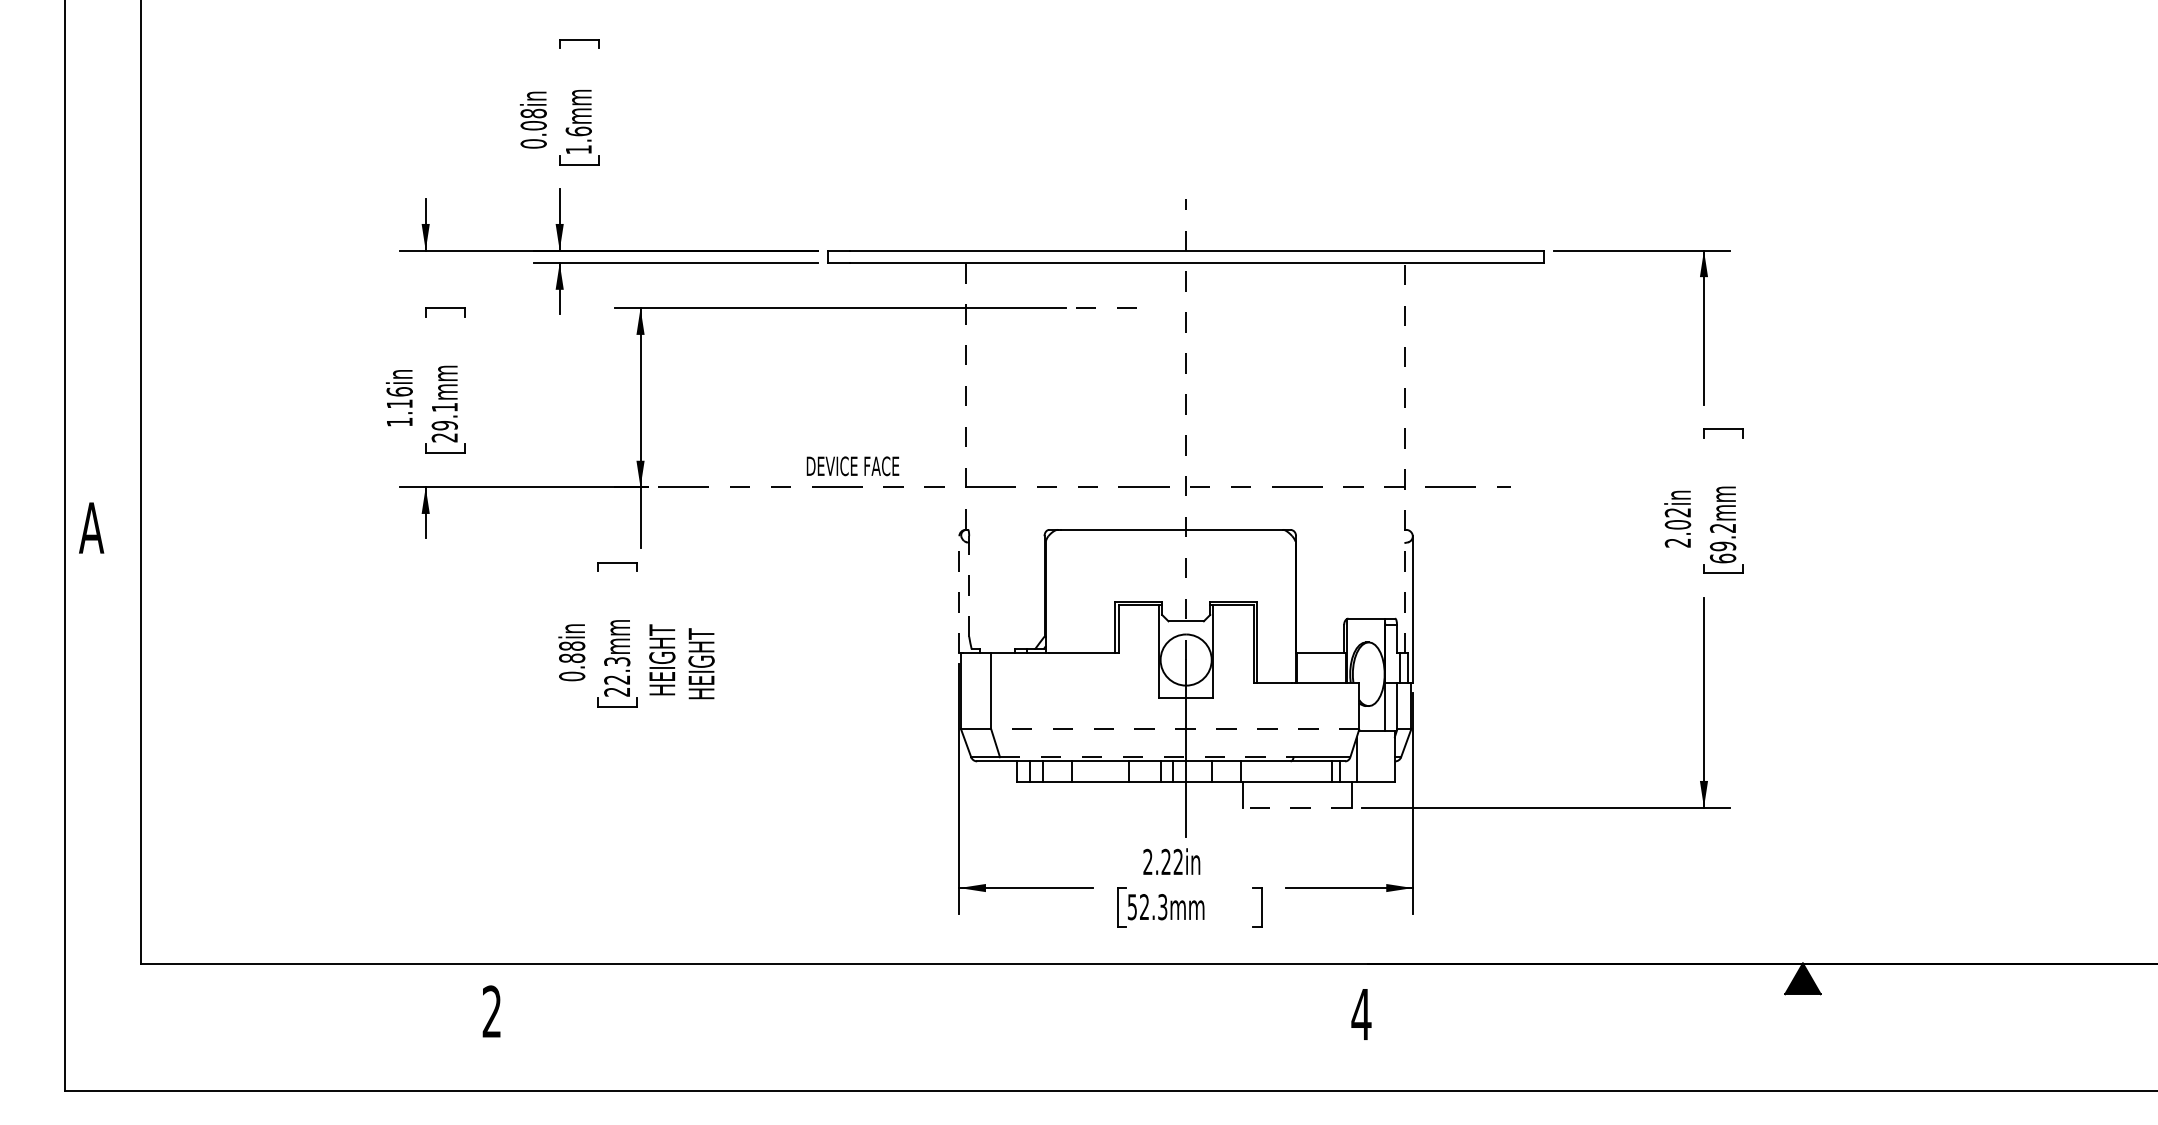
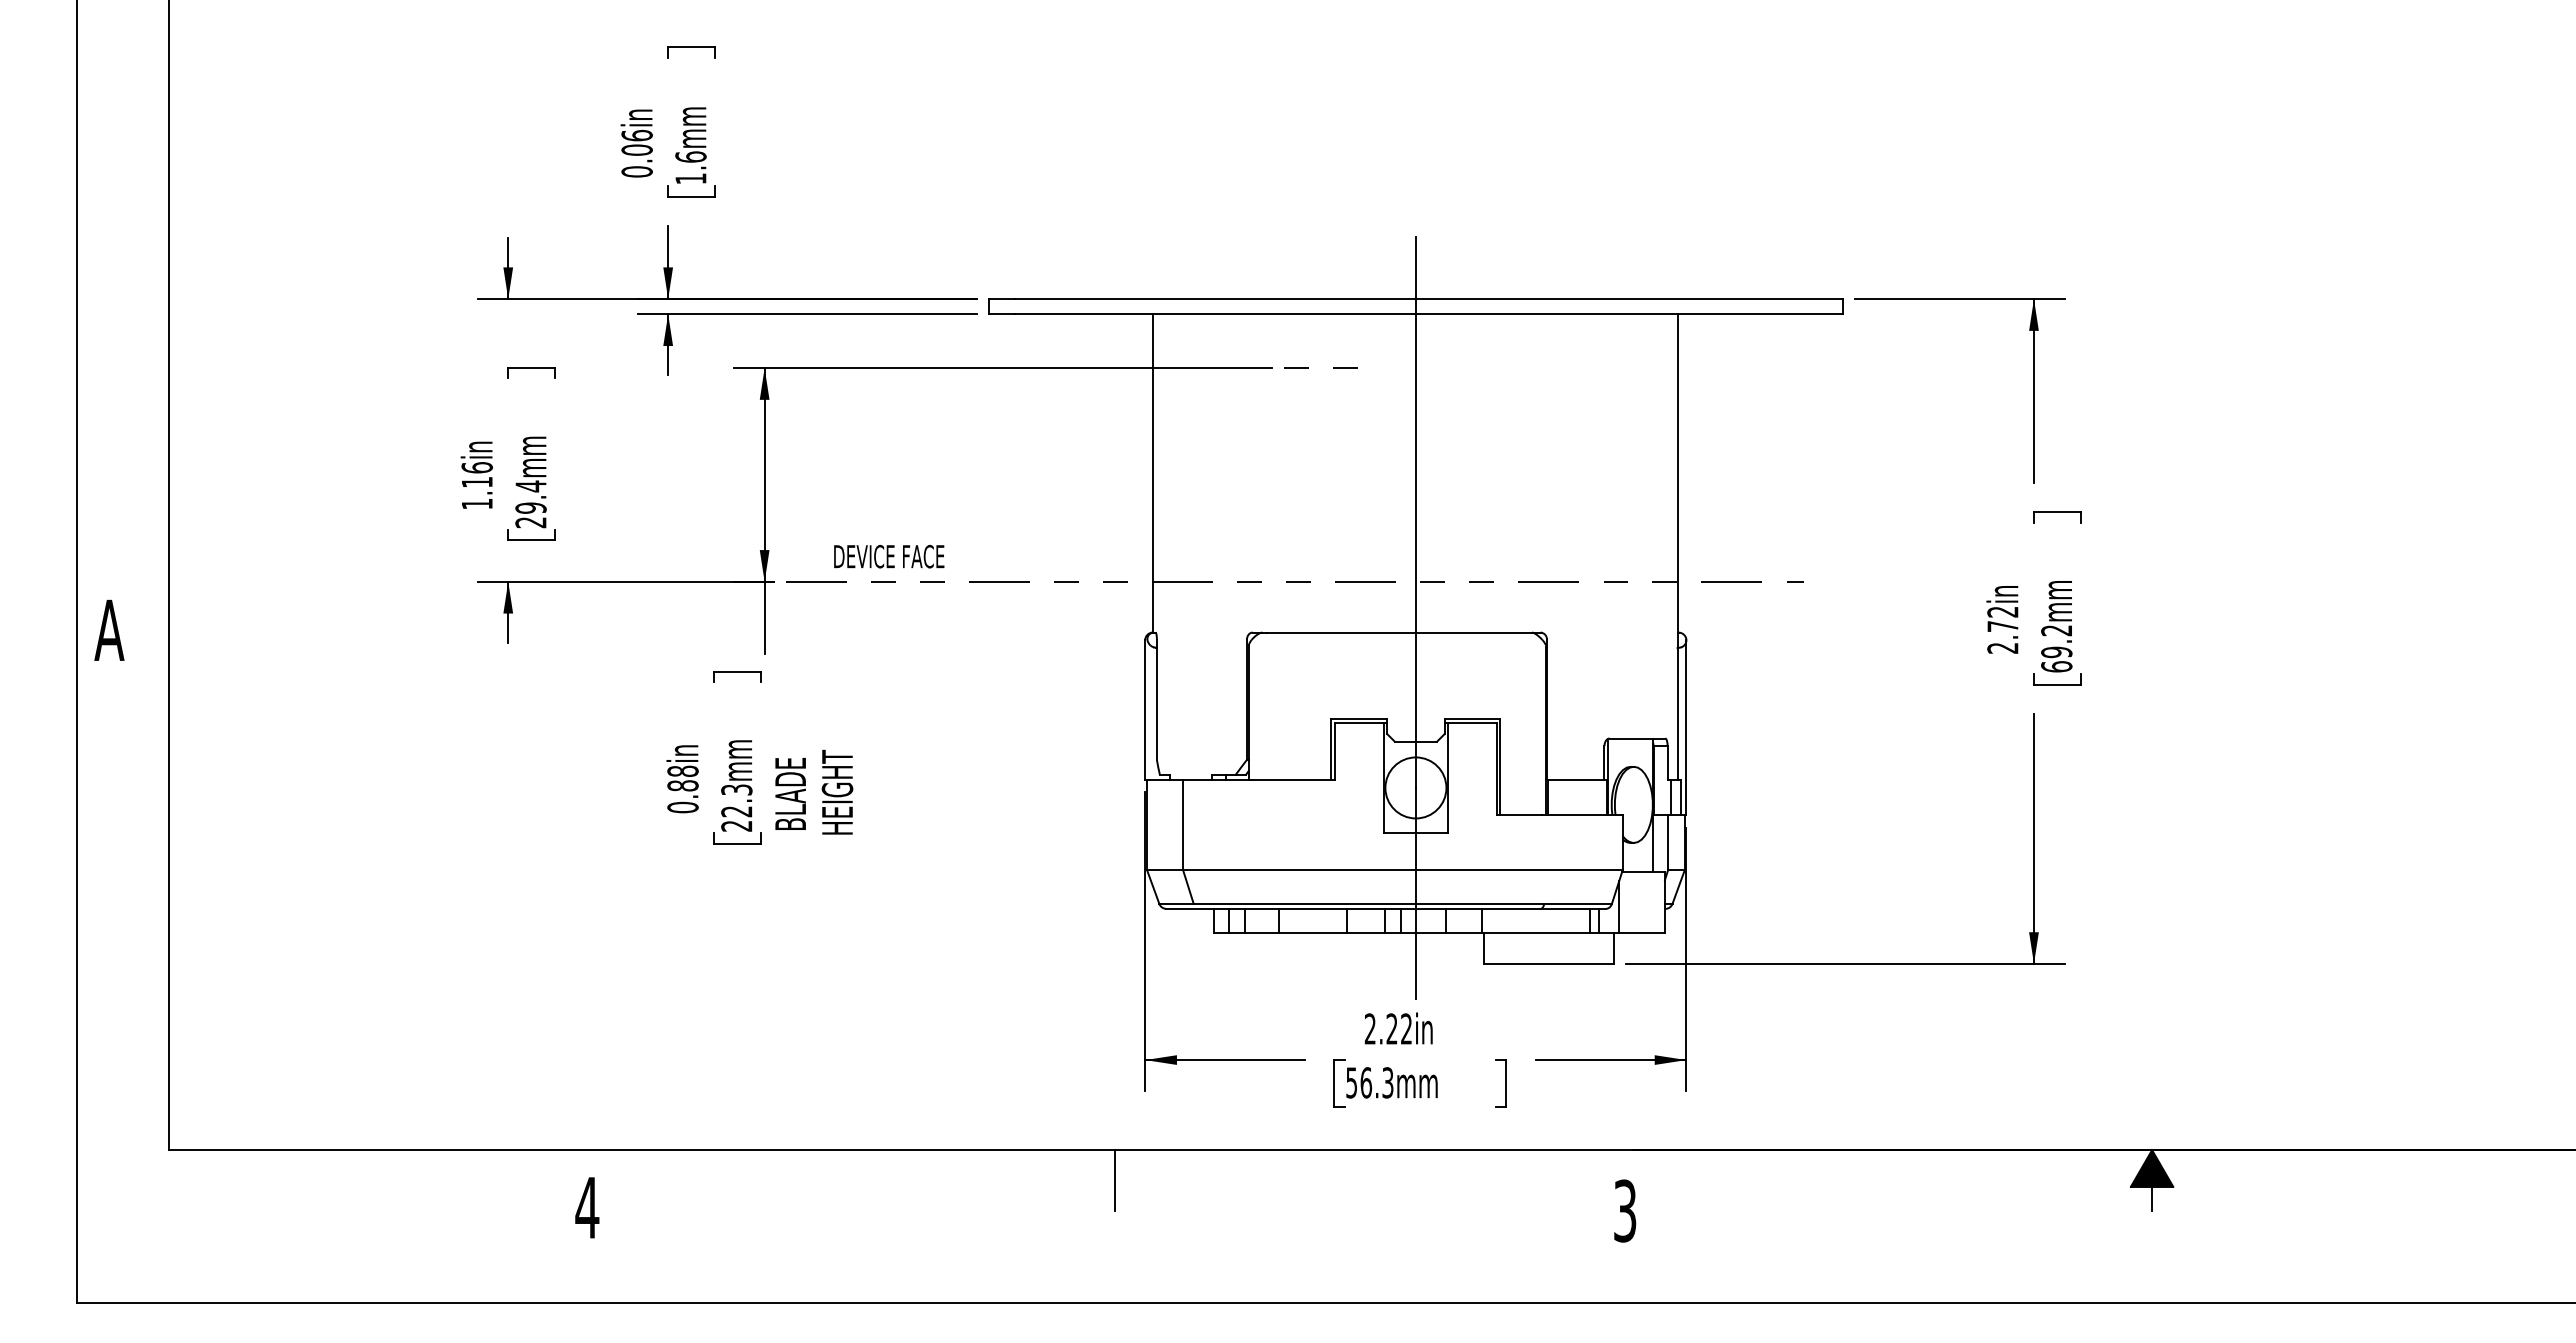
text: (533, 113) -> (636, 135), 0.08in -> 0.06in
line: (965, 396) -> (1152, 473), dashed -> solid
text: (444, 407) -> (530, 486), 29.1mm -> 29.4mm
line: (1185, 429) -> (1415, 512), dashed -> solid
line: (1405, 458) -> (1677, 547), dashed -> solid
text: (853, 466) -> (889, 556), moved
text: (1677, 524) -> (2002, 626), 2.02in -> 2.72in
line: (968, 586) -> (1156, 700), dashed -> solid
line: (959, 595) -> (1145, 710), dashed -> solid
text: (662, 658) -> (790, 786), HEIGHT -> BLADE
line: (1174, 729) -> (1402, 870), dashed -> solid
line: (1147, 756) -> (1369, 903), dashed -> solid
line: (1297, 807) -> (1548, 963), dashed -> solid
text: (1144, 906) -> (1366, 1082), 52.3mm -> 56.3mm
line: (933, 988) -> (1114, 1180), added
line: (1803, 1004) -> (2152, 1198), added
text: (492, 1011) -> (587, 1207), 2 -> 4
text: (1361, 1014) -> (1625, 1210), 4 -> 3

